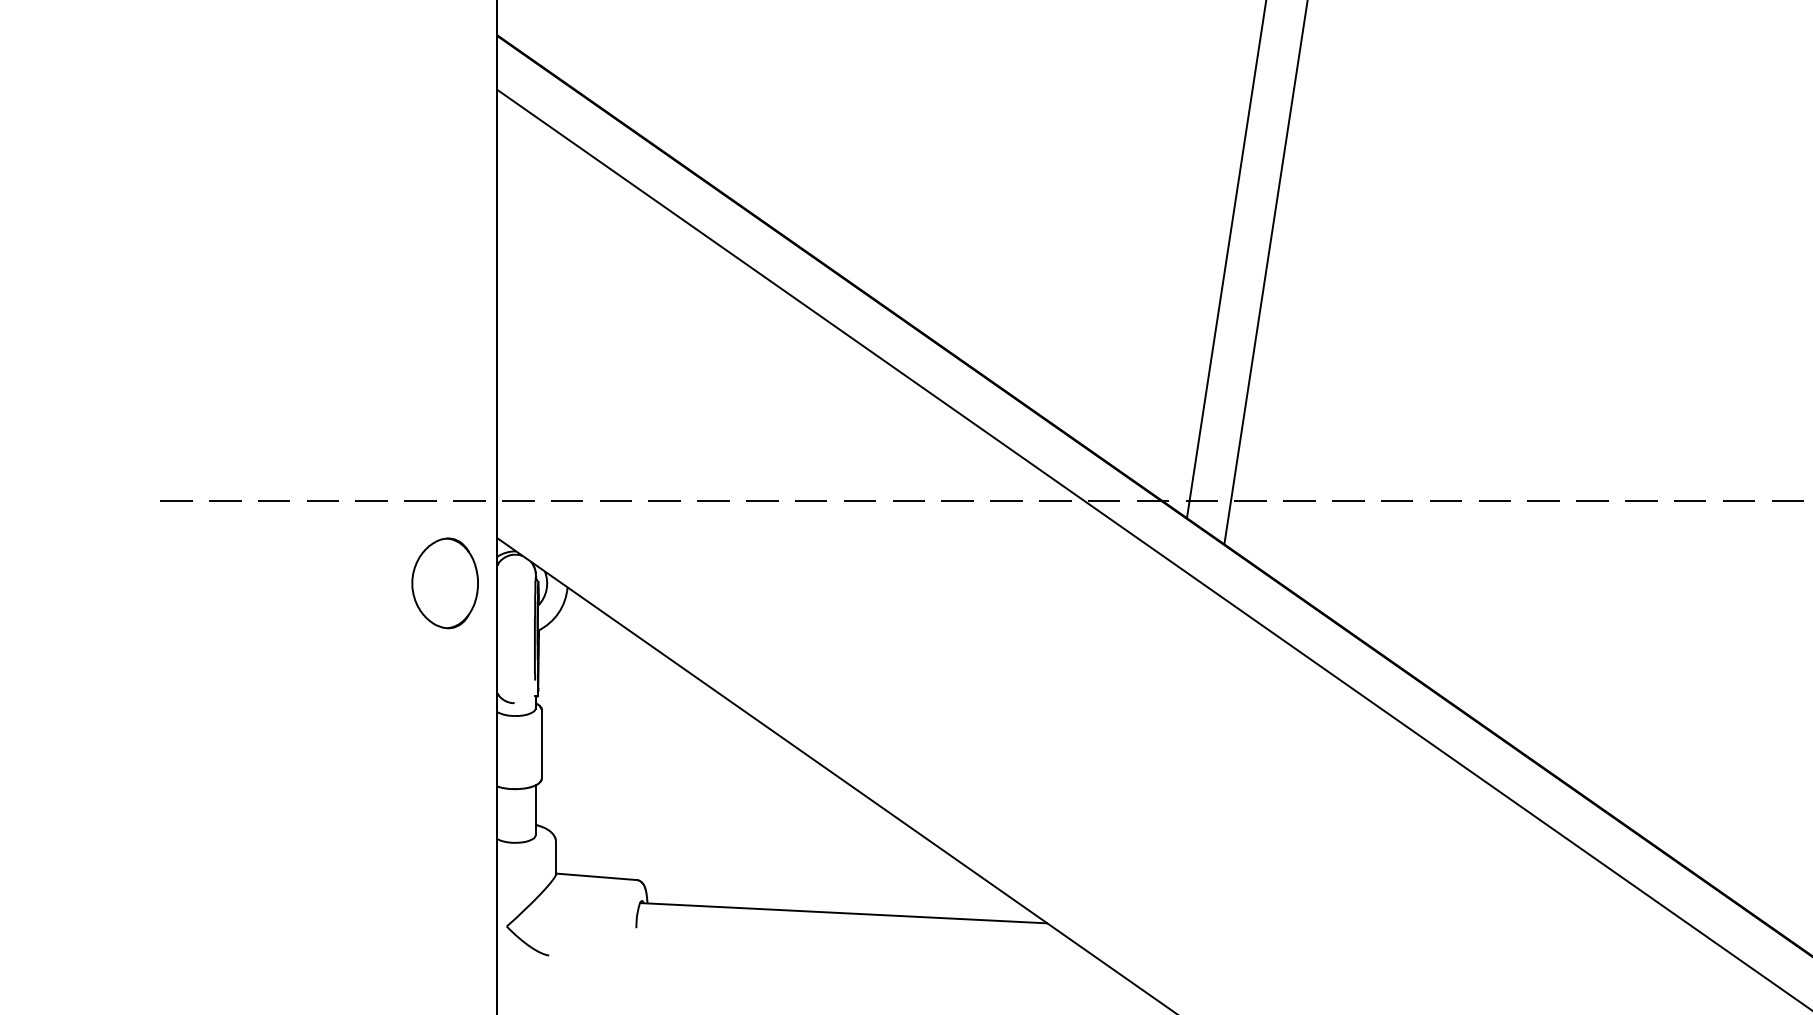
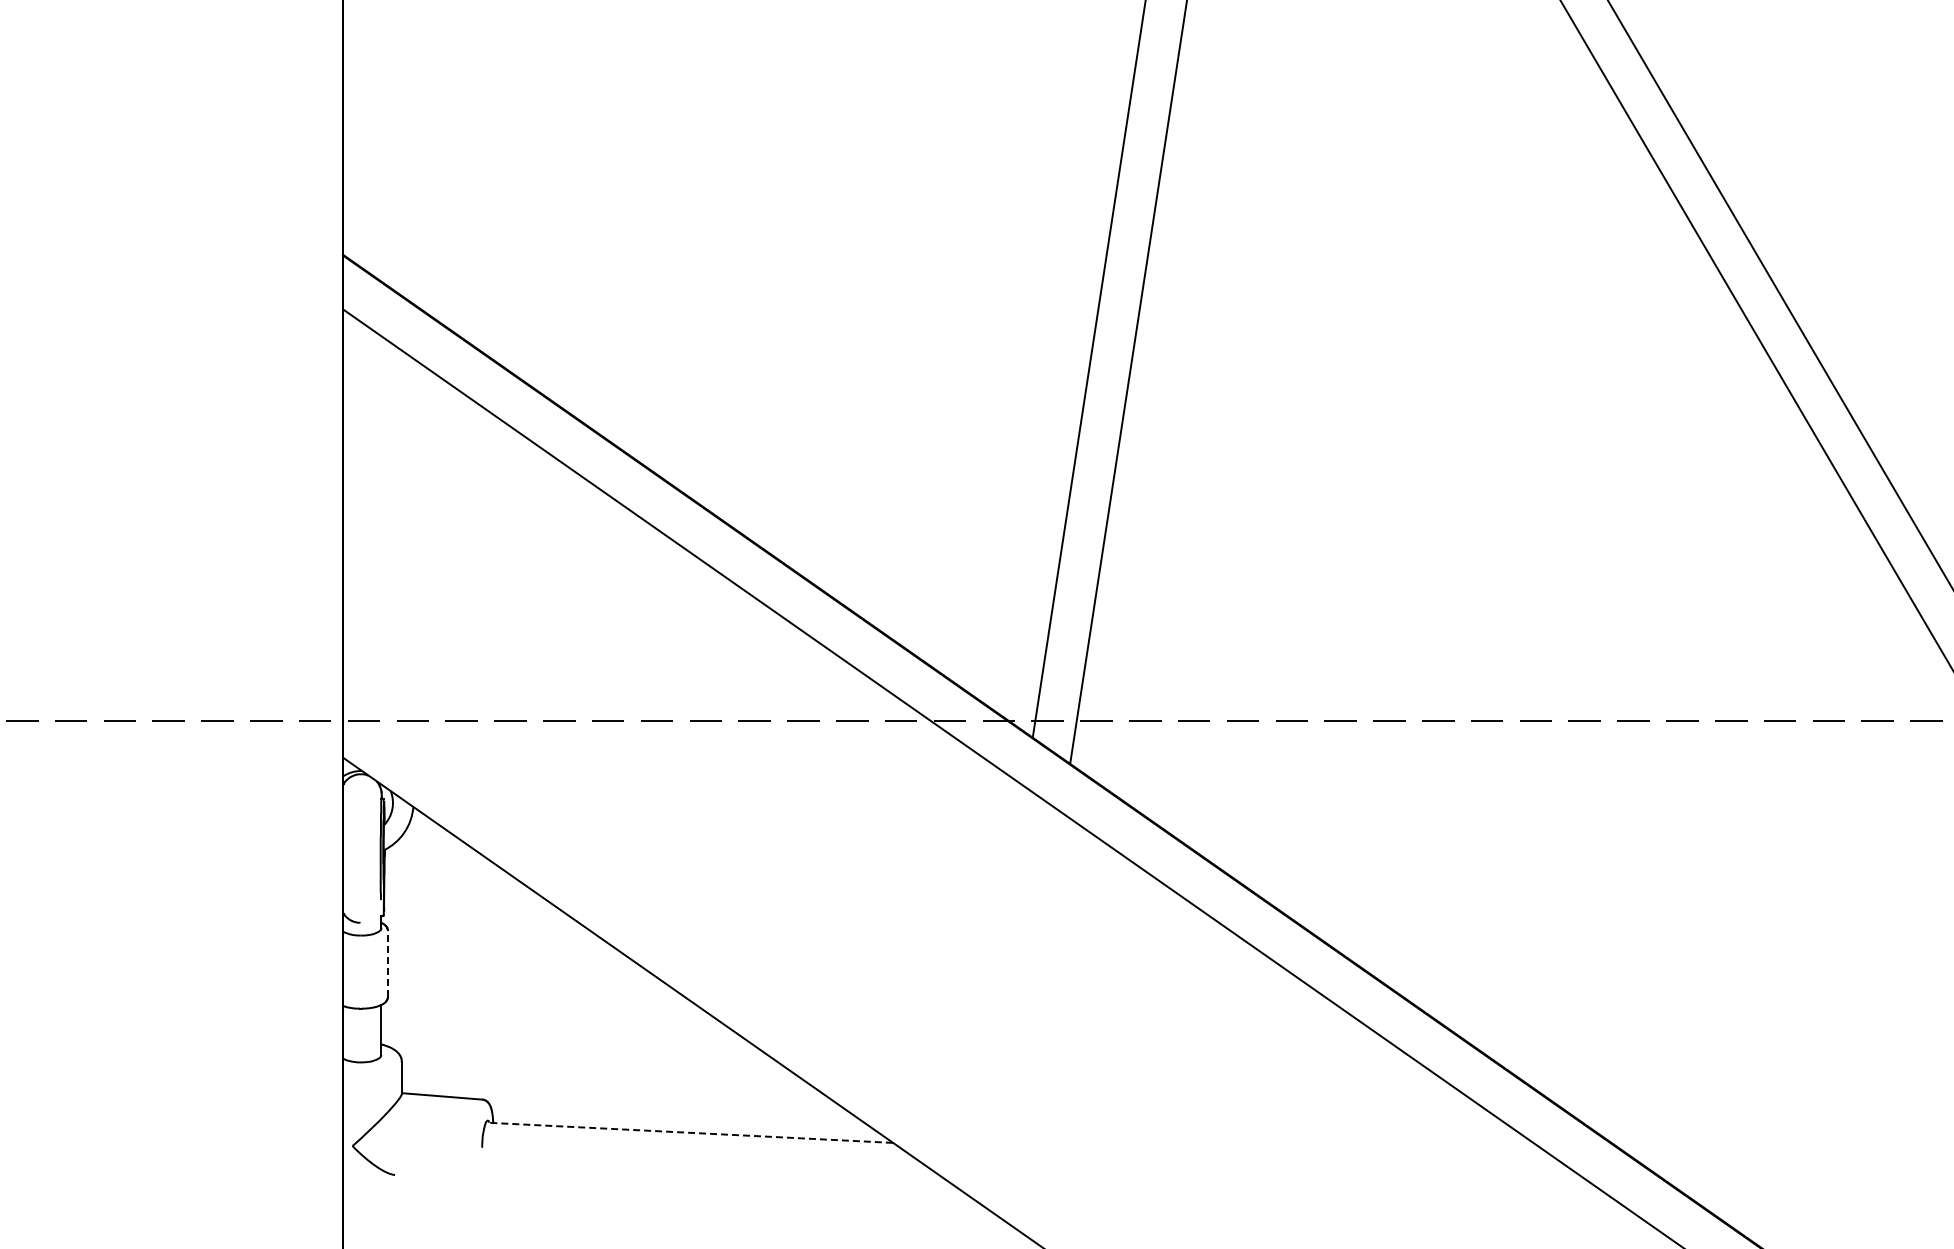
part: (444, 582) -> (290, 802), removed
line: (541, 743) -> (387, 963), solid -> dashed
line: (843, 912) -> (689, 1132), solid -> dashed

